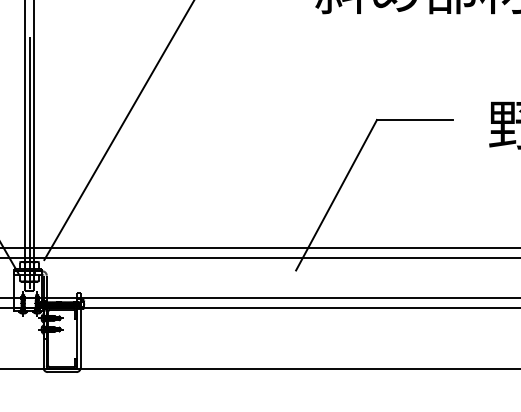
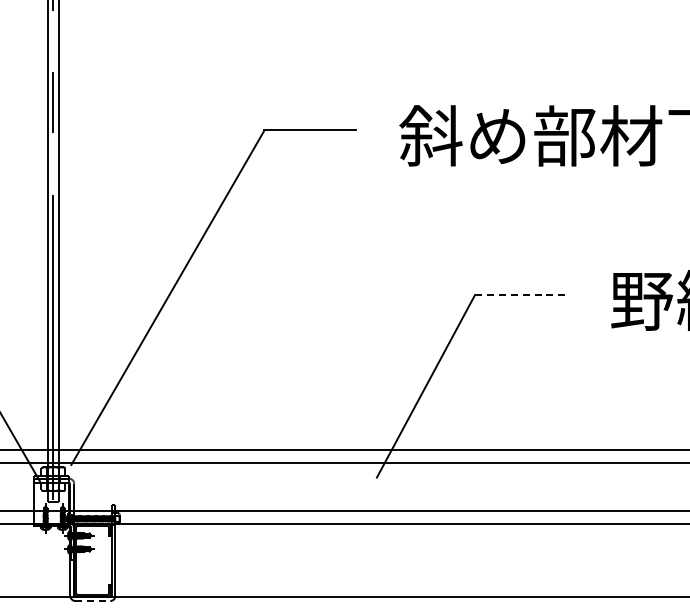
line: (414, 119) -> (520, 294), solid -> dashed
line: (62, 372) -> (93, 601), solid -> dashed

